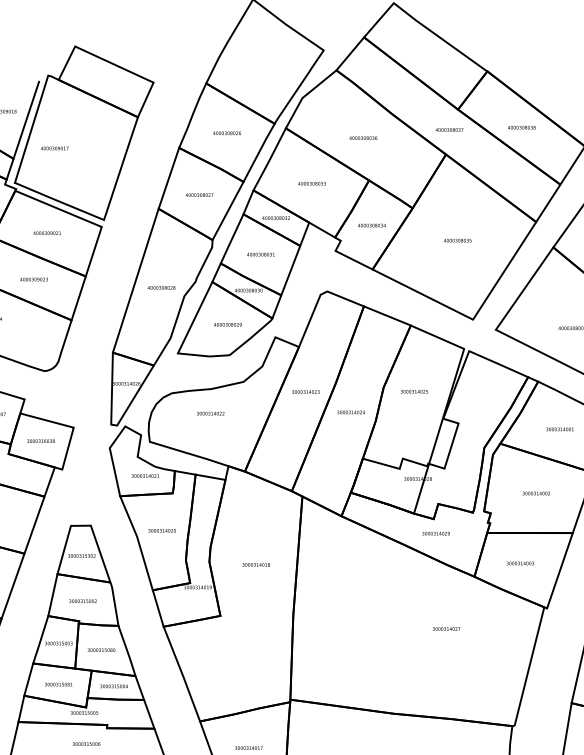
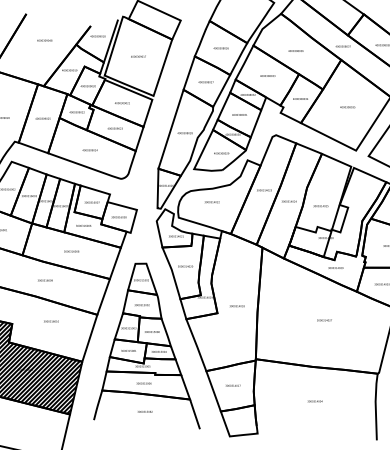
text: (54, 148) -> (138, 56), moved
text: (413, 392) -> (320, 206), moved
text: (256, 565) -> (237, 306), moved
text: (446, 629) -> (324, 320), moved

